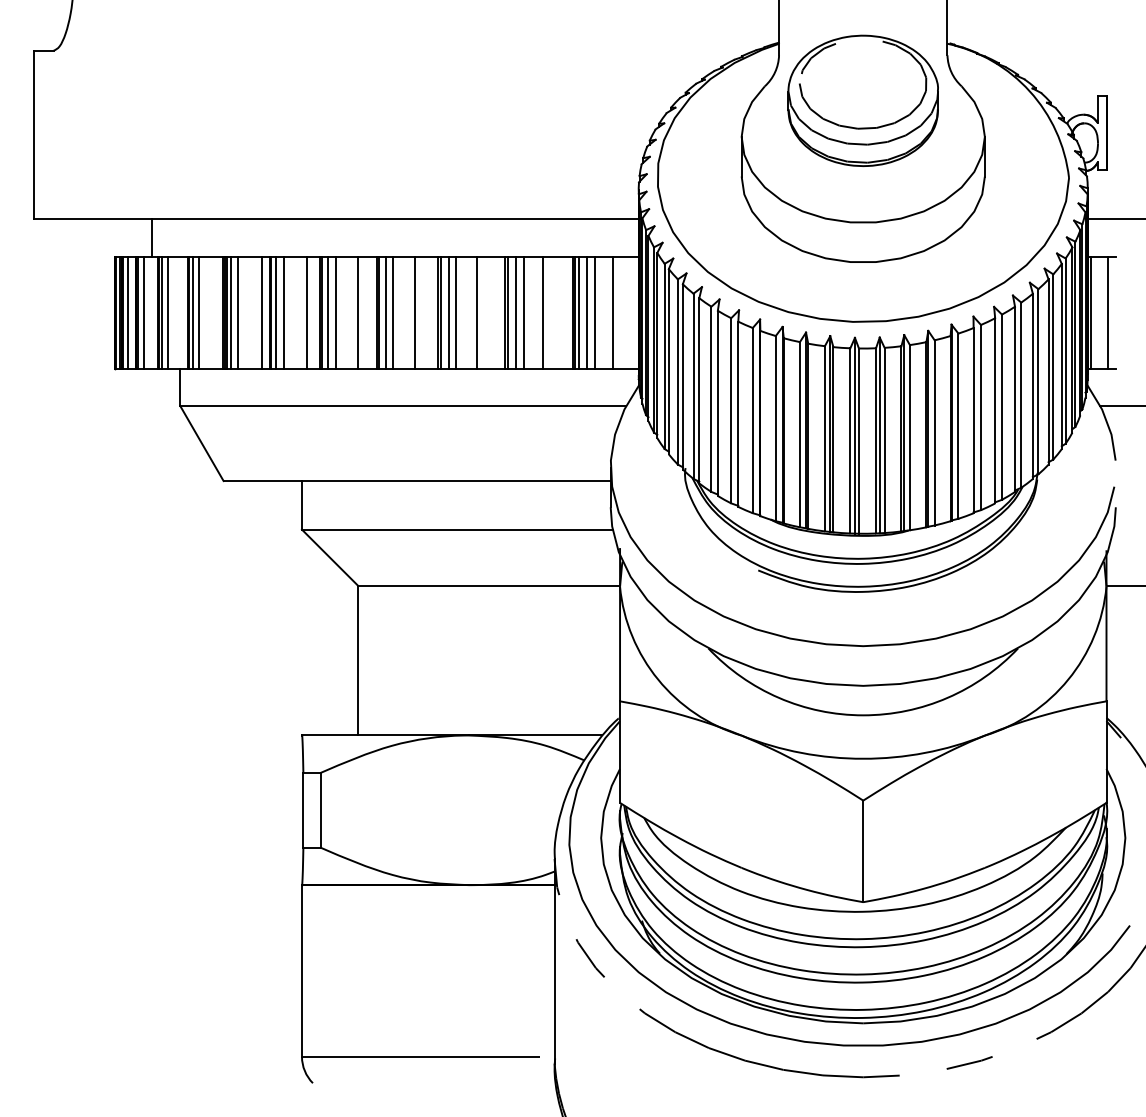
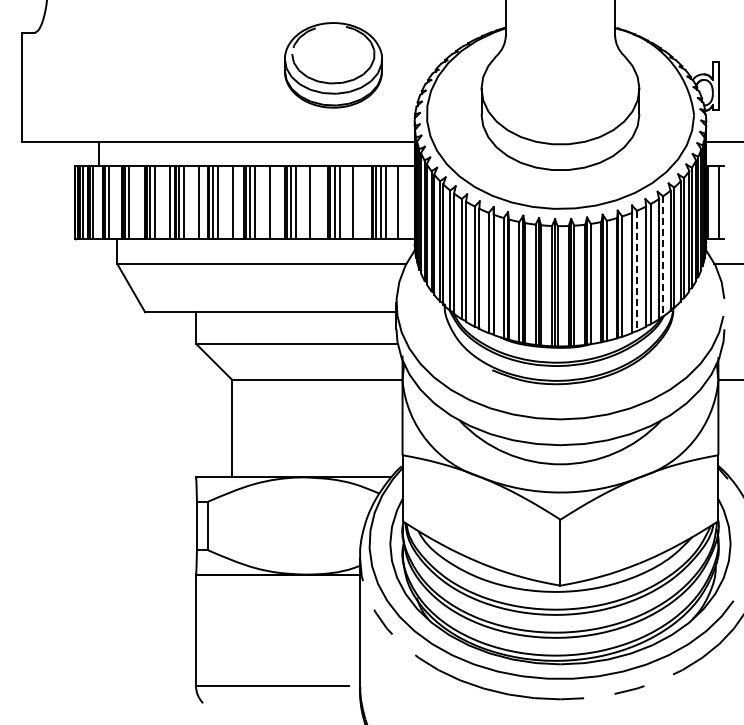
part: (863, 101) -> (333, 65), moved
line: (1021, 395) -> (663, 256), solid -> dashed
line: (980, 418) -> (636, 271), solid -> dashed

